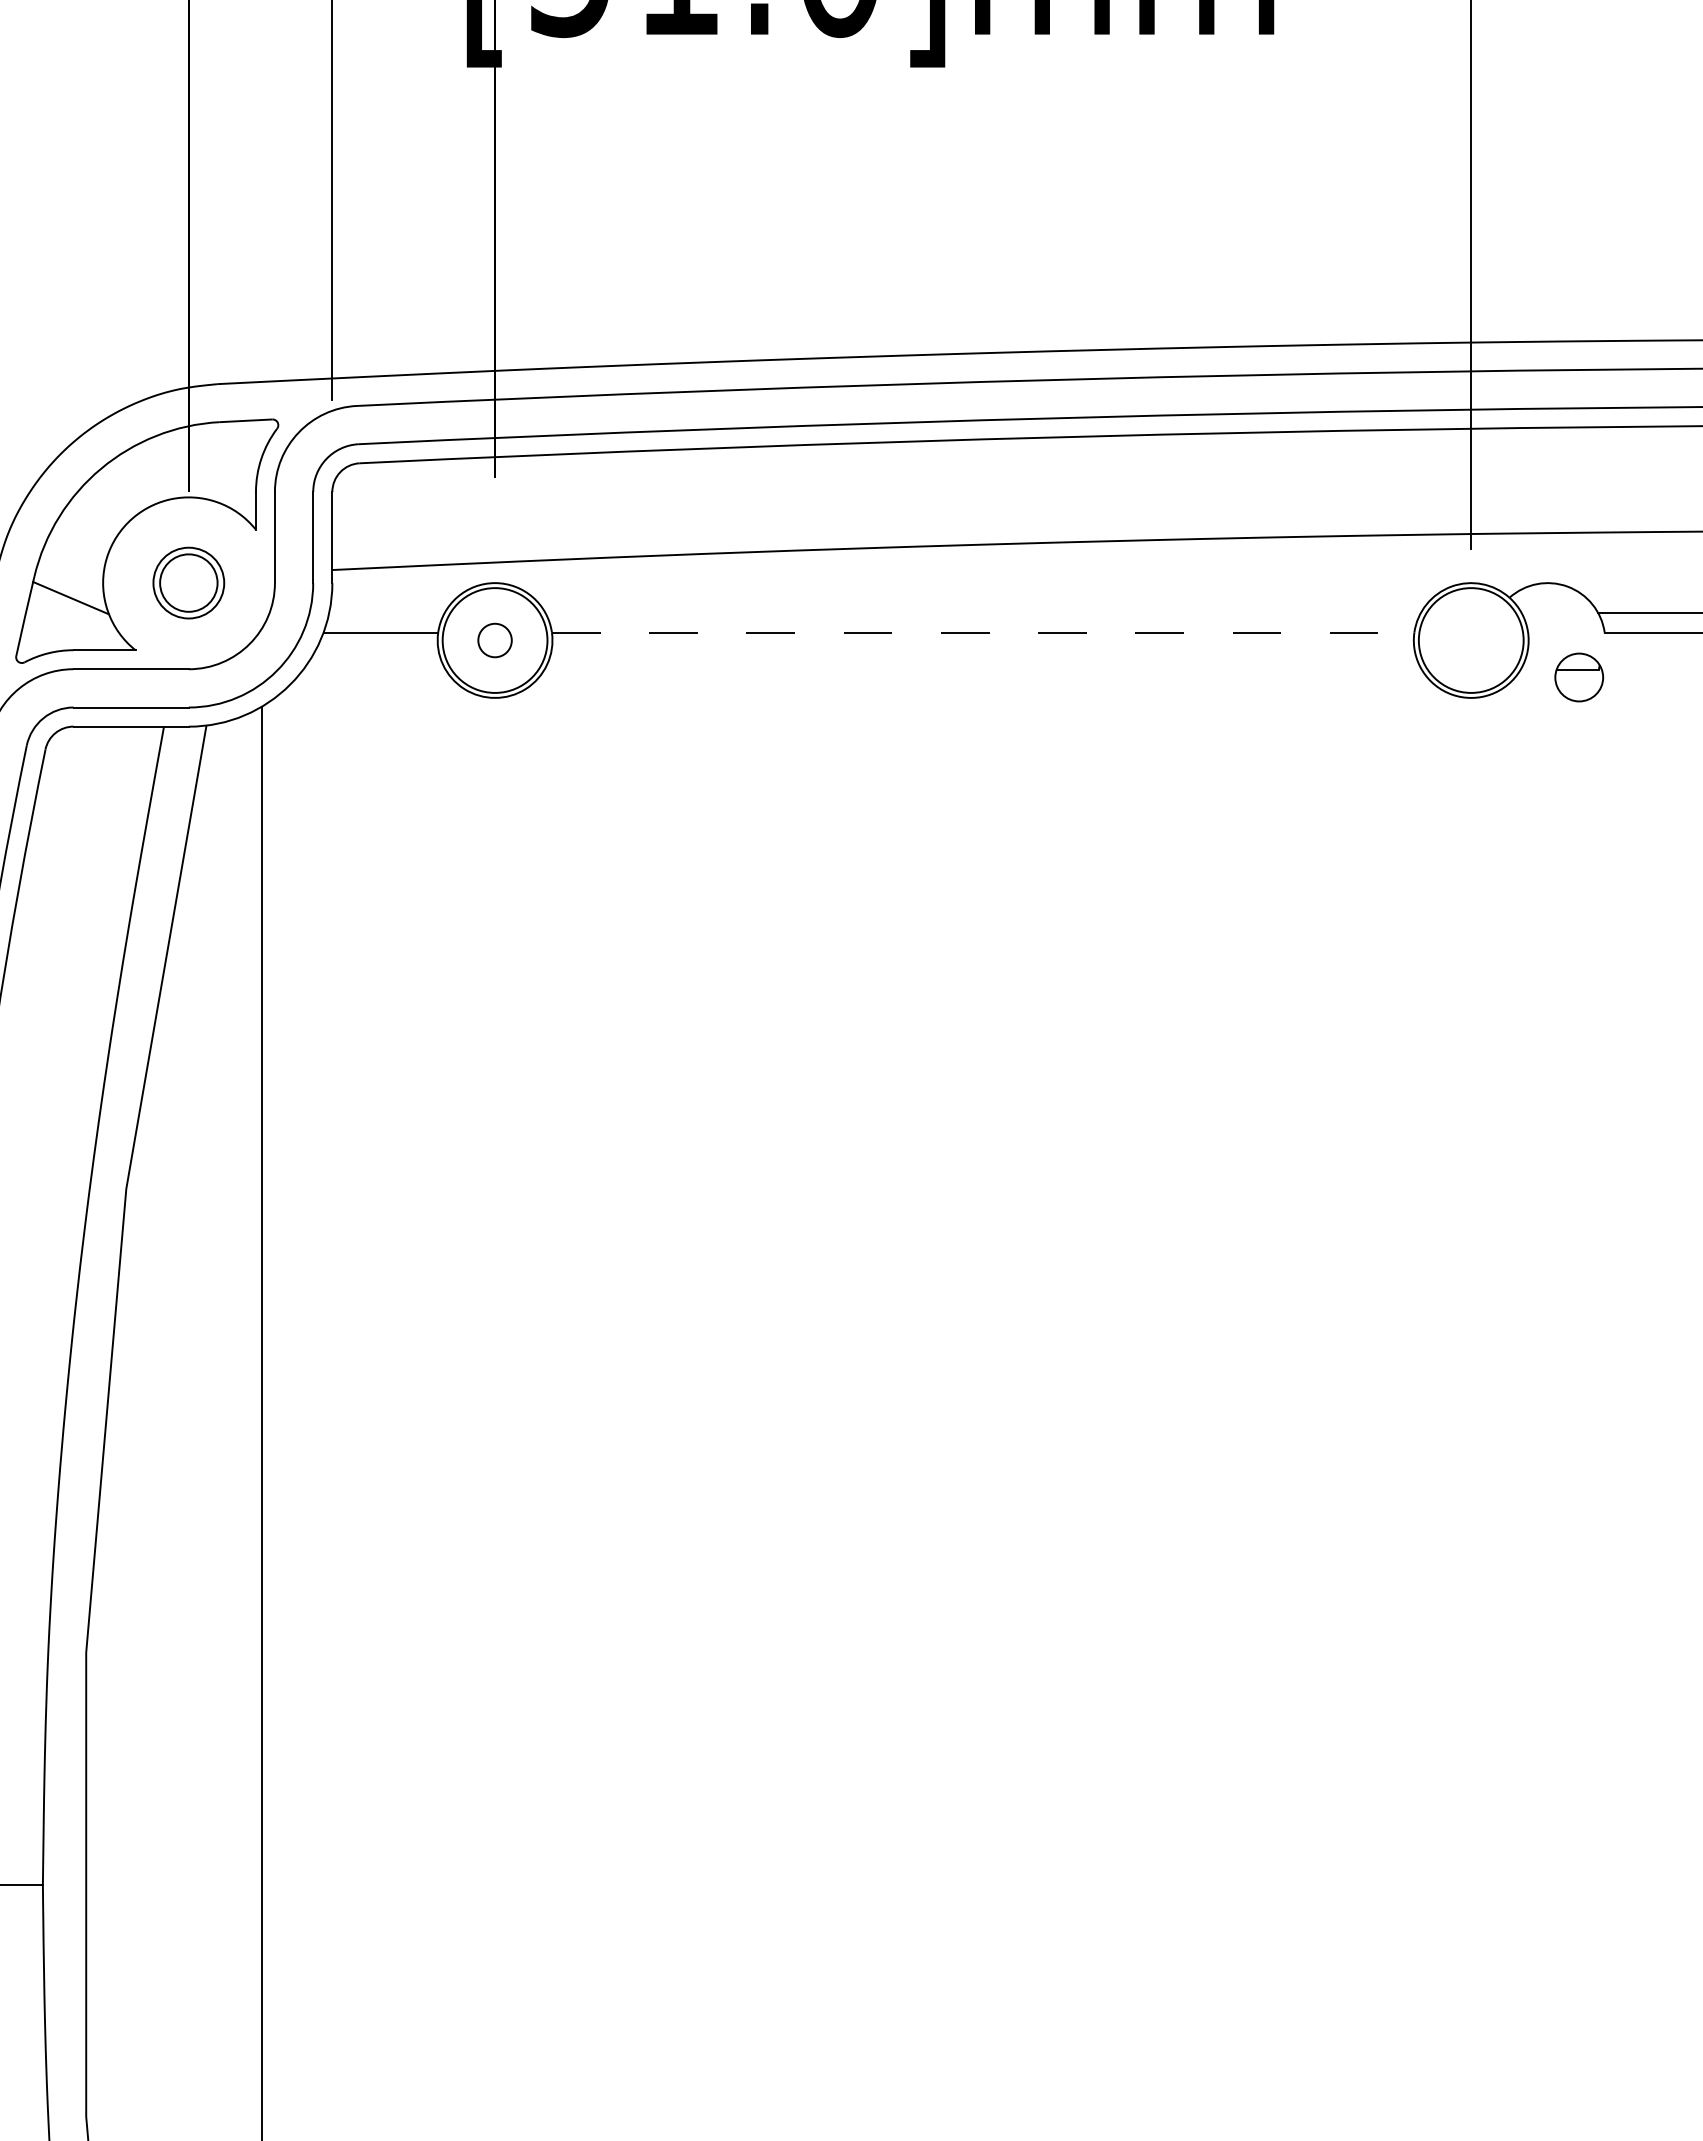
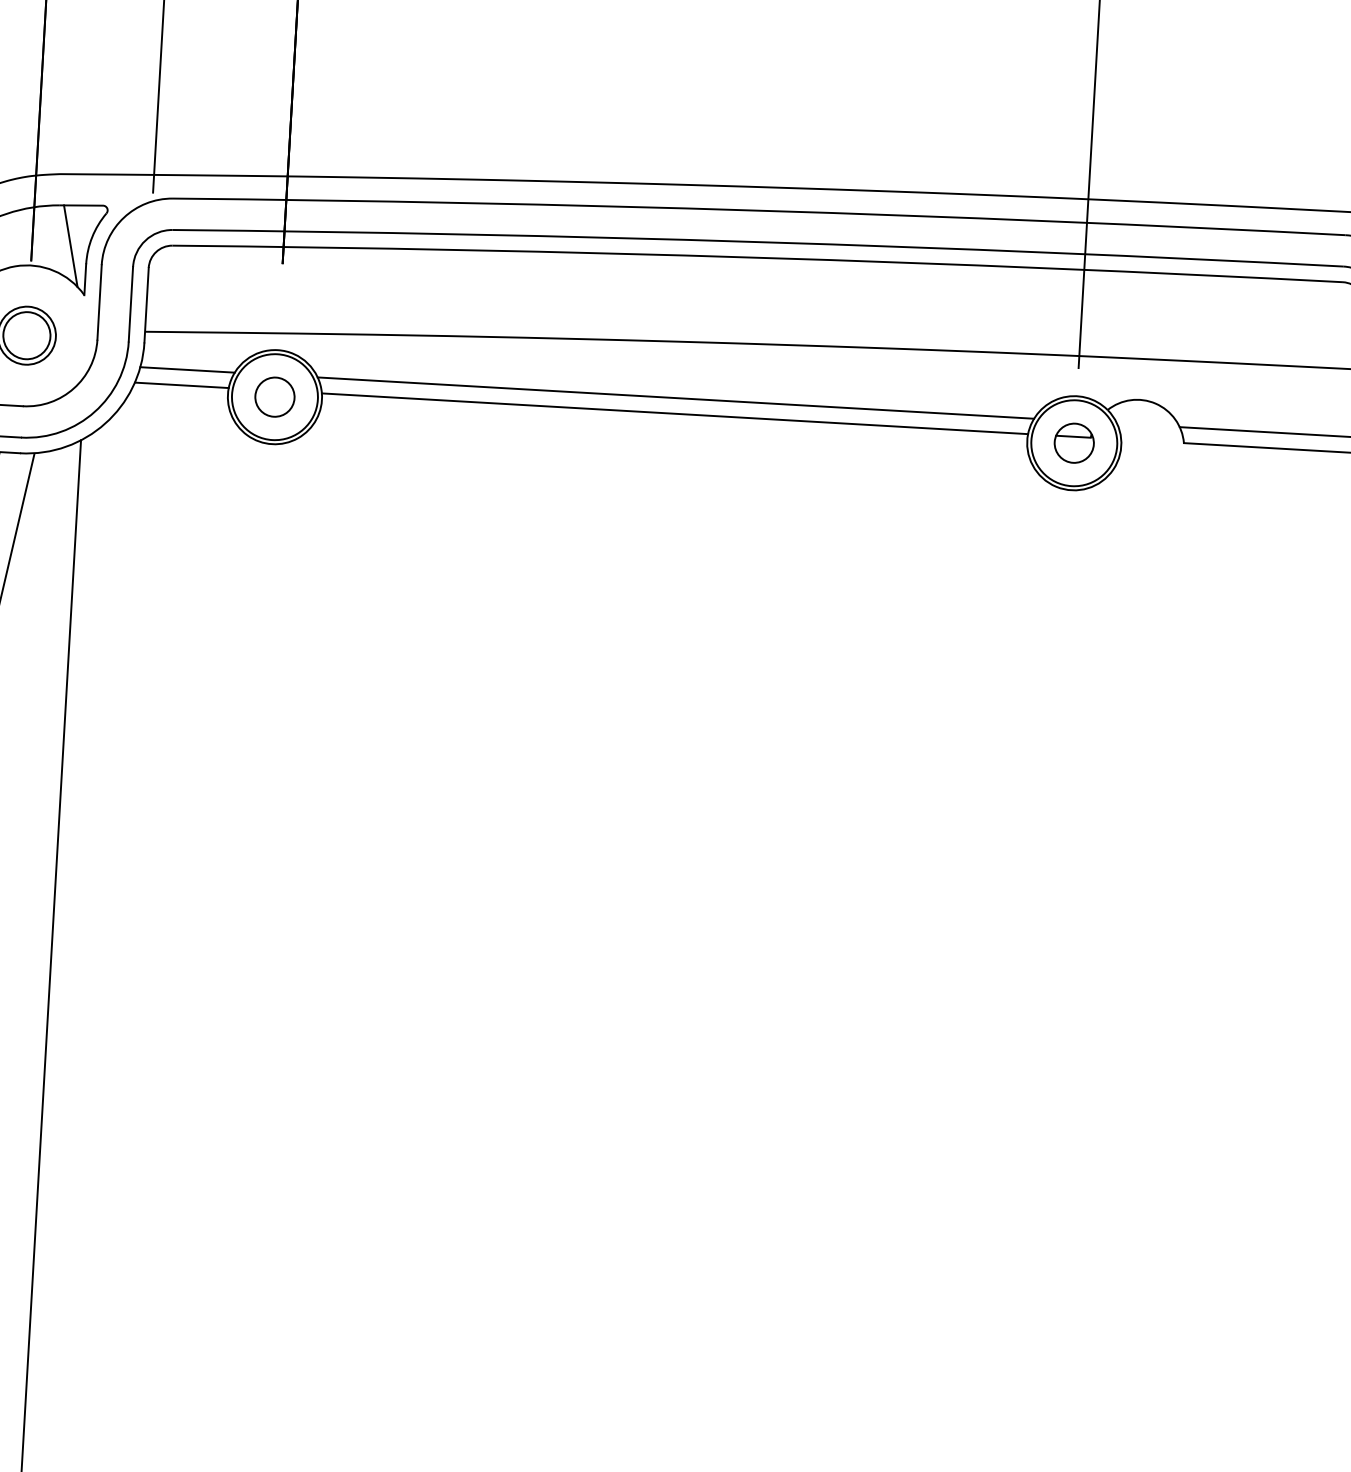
line: (235, 470) -> (70, 245), added
line: (386, 613) -> (187, 369), added
line: (982, 613) -> (675, 398), added
line: (983, 632) -> (675, 413), dashed -> solid
circle: (495, 640) -> (275, 397), size x1.43
part: (1579, 677) -> (1074, 443), moved

